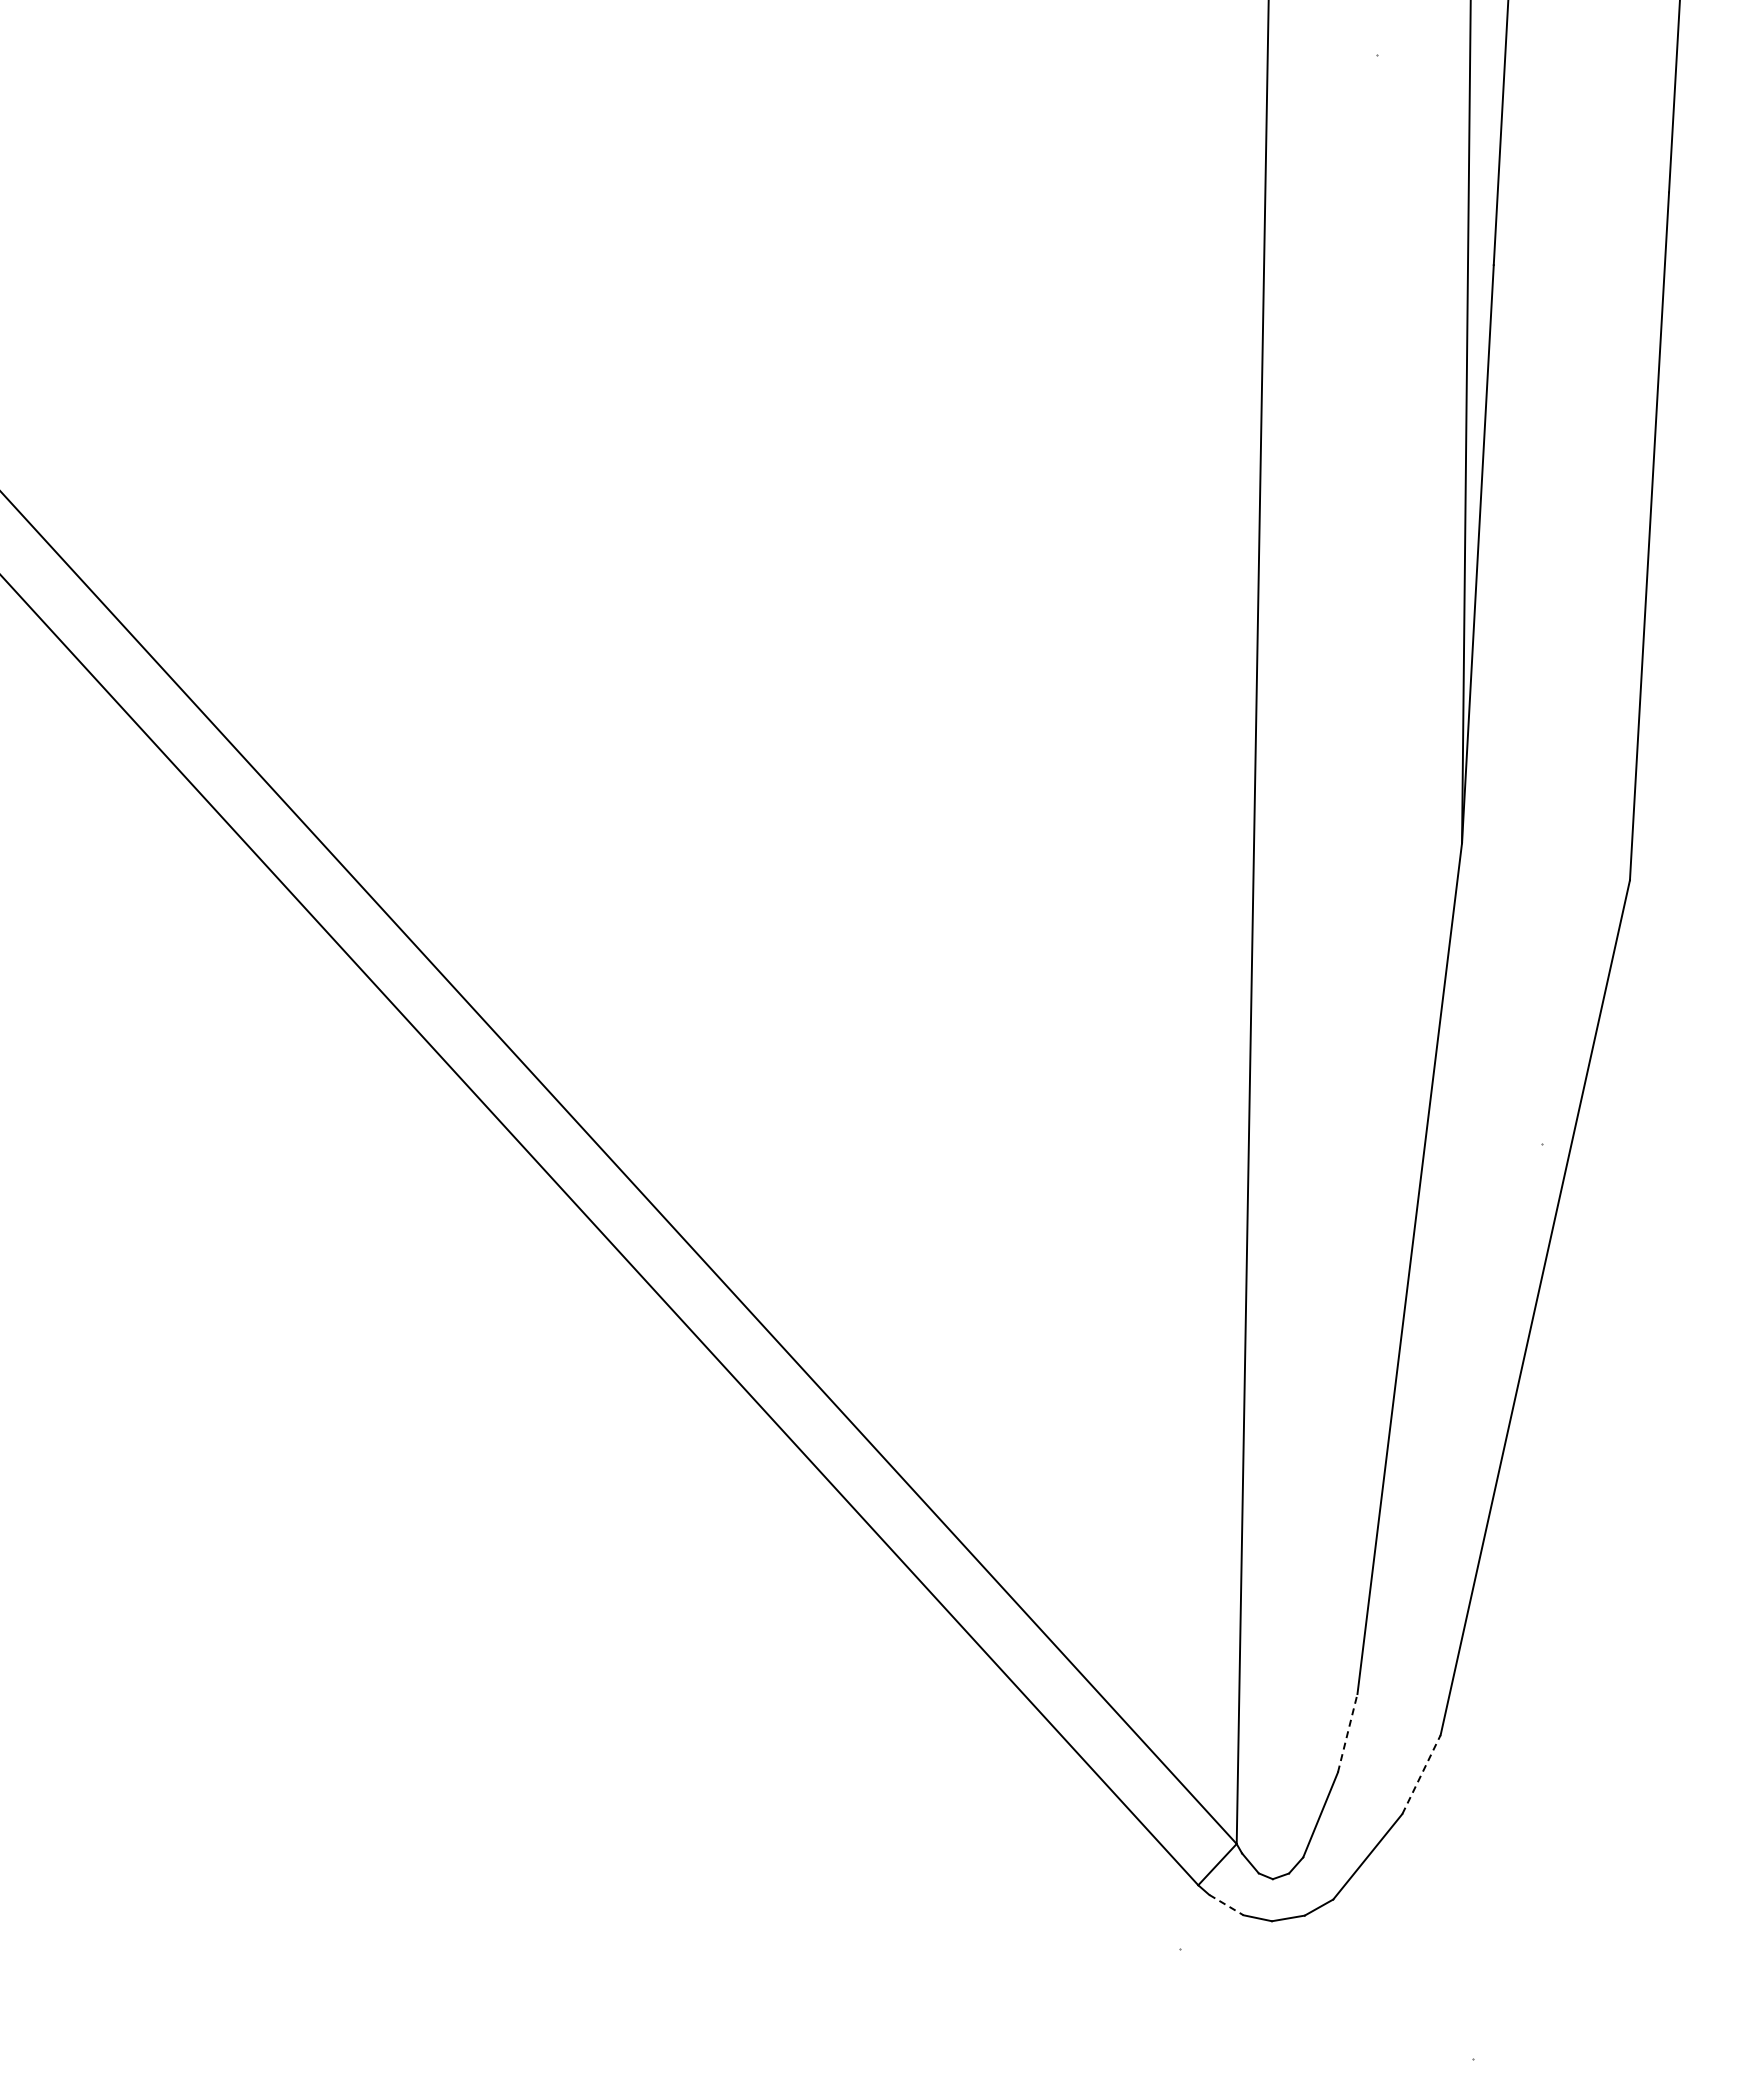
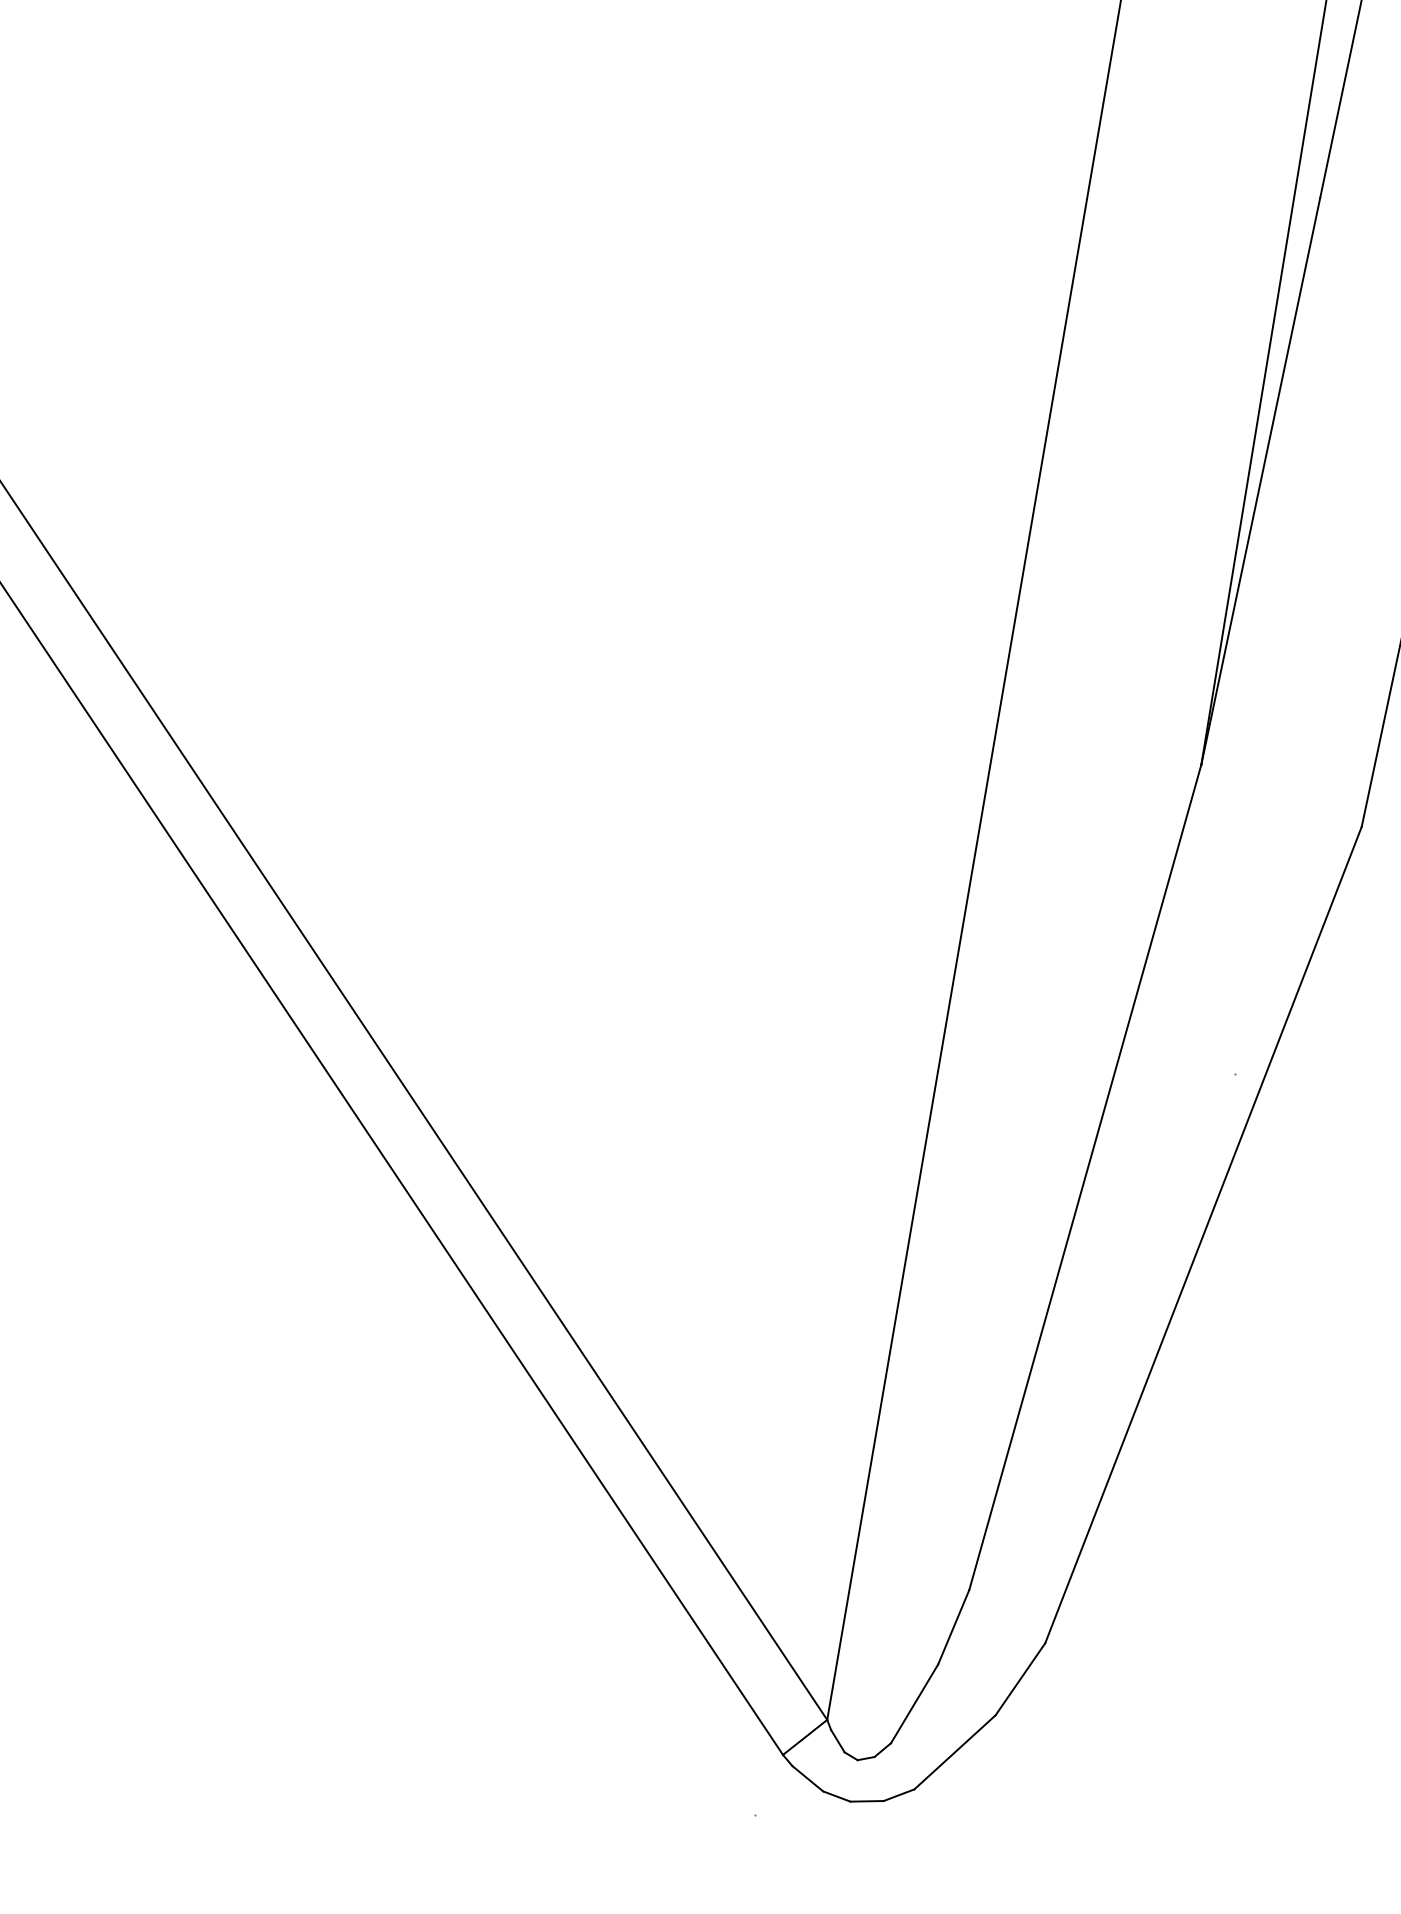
line: (1347, 1732) -> (953, 1626), dashed -> solid
line: (1421, 1774) -> (1020, 1679), dashed -> solid
line: (1226, 1905) -> (807, 1779), dashed -> solid

